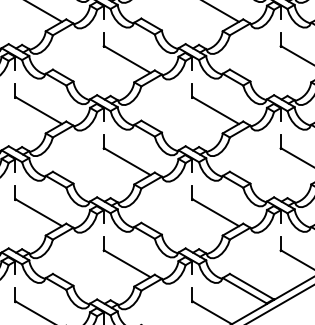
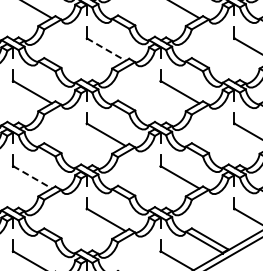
line: (127, 59) -> (106, 49), solid -> dashed
line: (38, 212) -> (32, 177), solid -> dashed

